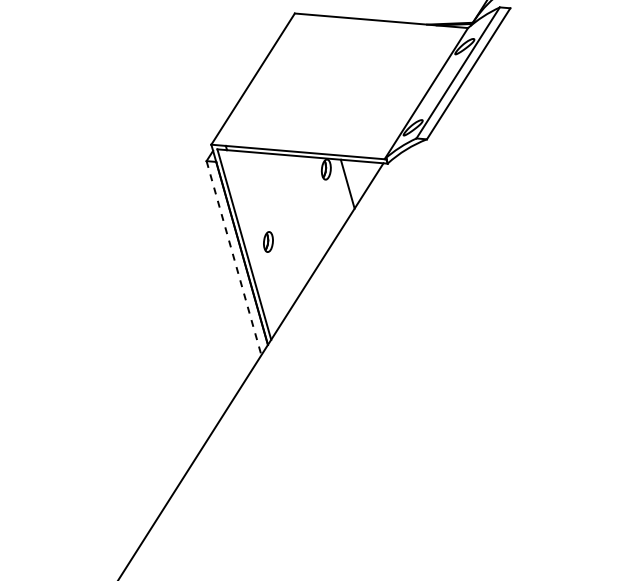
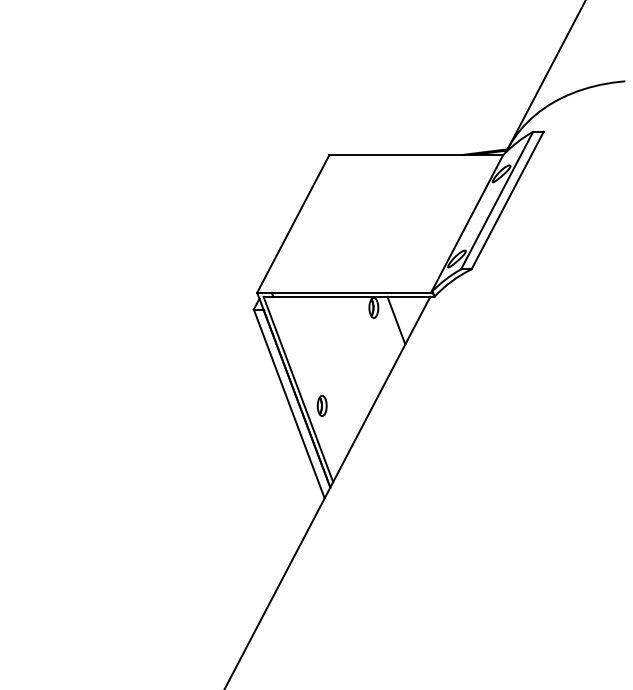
part: (267, 241) -> (321, 405), moved
line: (234, 257) -> (289, 403), dashed -> solid

